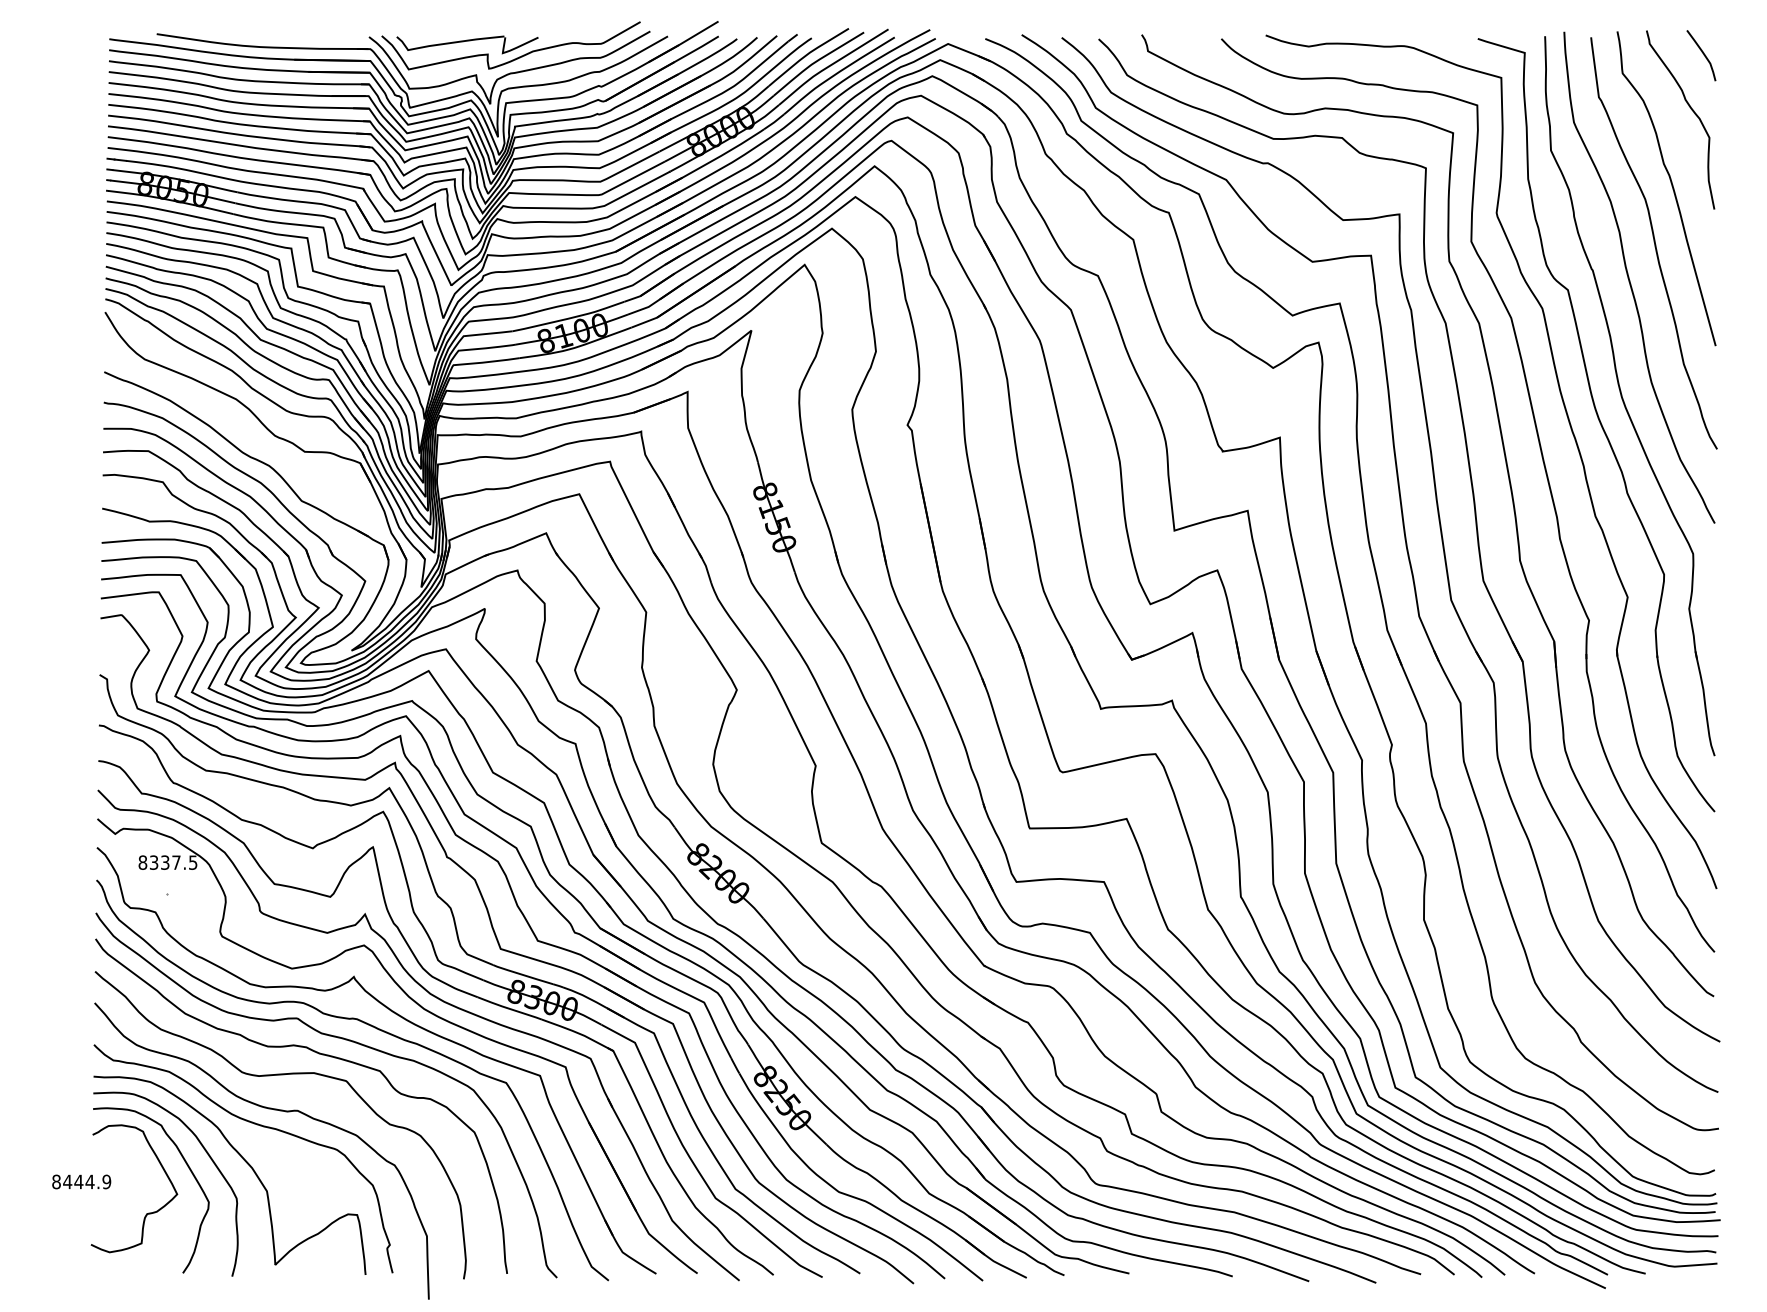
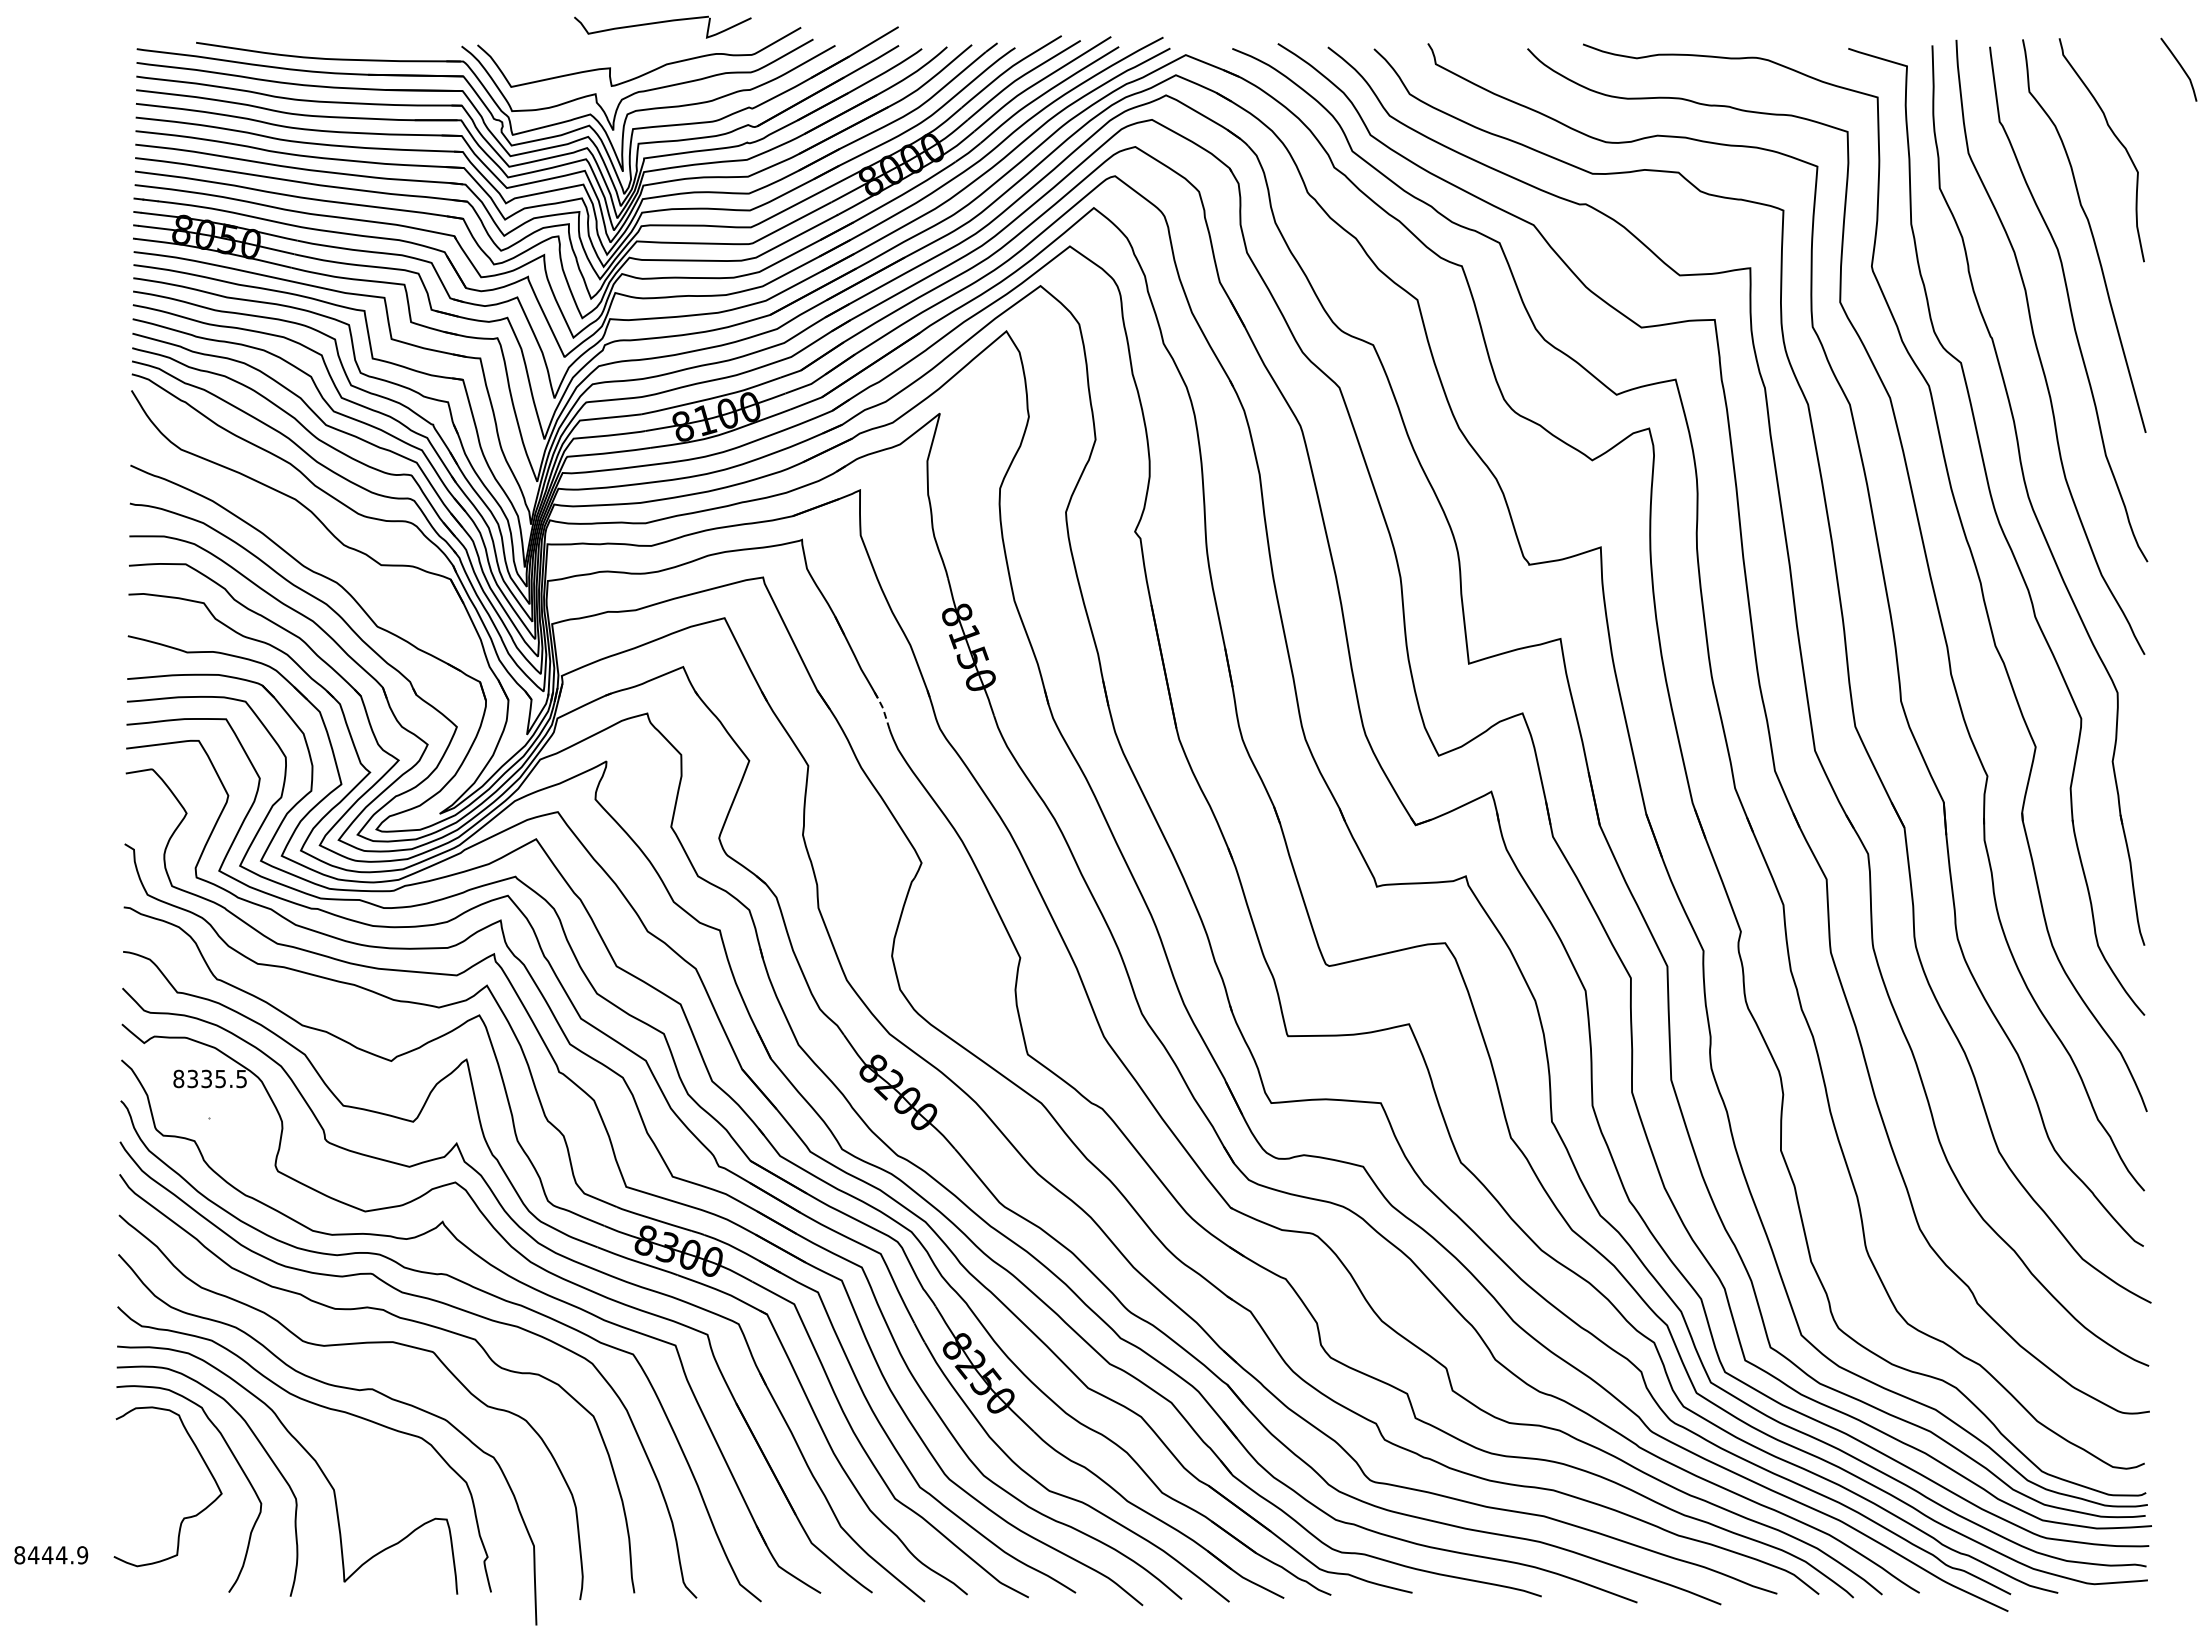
part: (467, 44) -> (662, 26), moved
curve: (1702, 53) -> (2180, 67), moved
line: (706, 566) -> (883, 708), solid -> dashed
text: (176, 863) -> (220, 1079), 8337.5 -> 8335.5
text: (81, 1182) -> (51, 1555), moved

